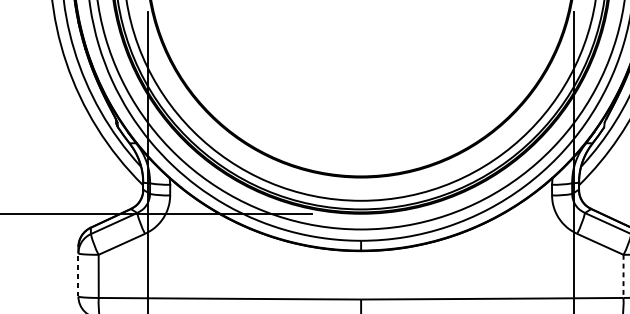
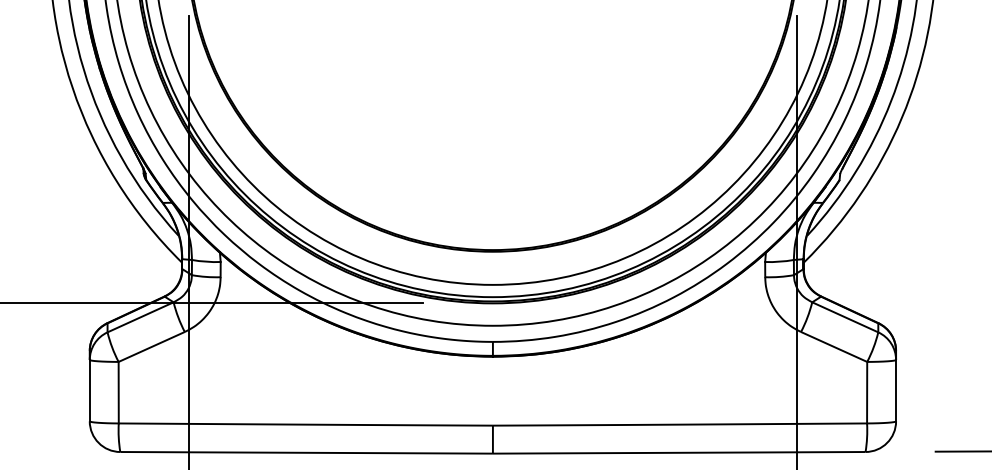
line: (78, 274) -> (89, 390), dashed -> solid
line: (623, 276) -> (867, 392), dashed -> solid

